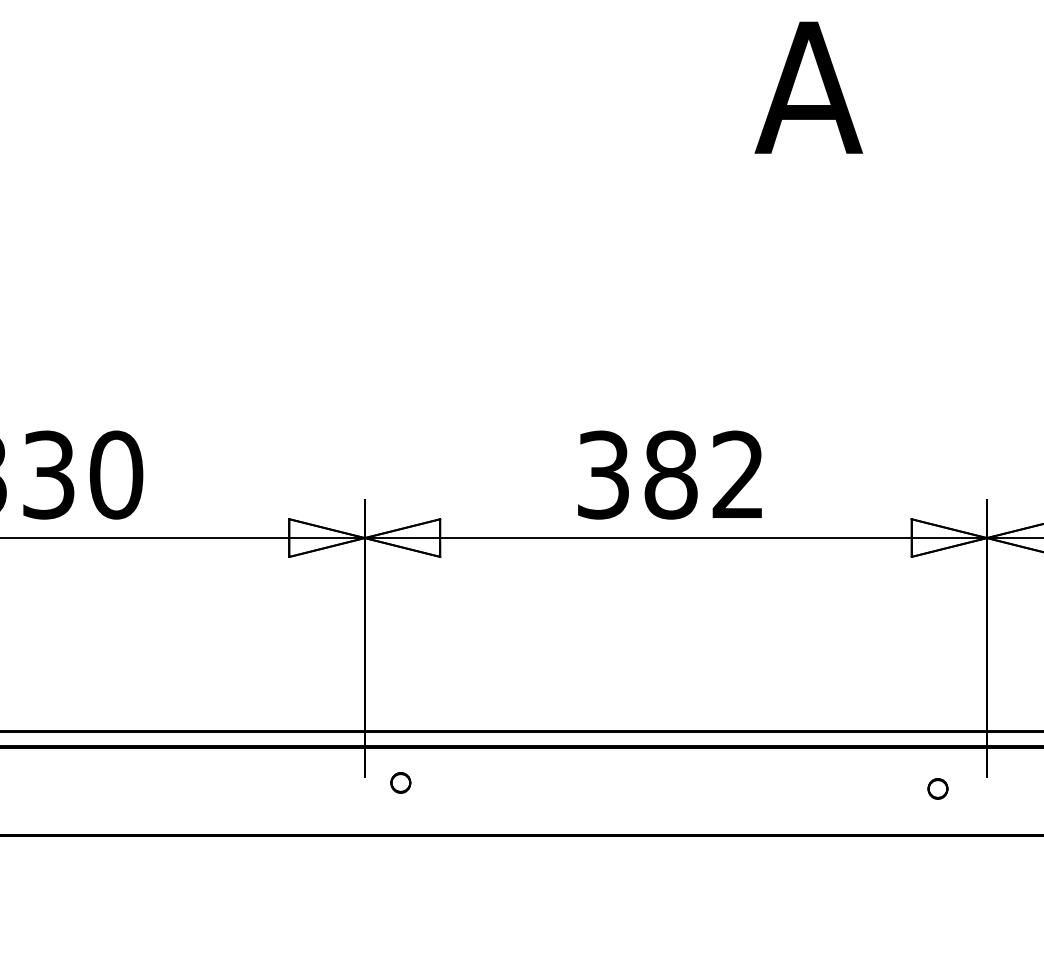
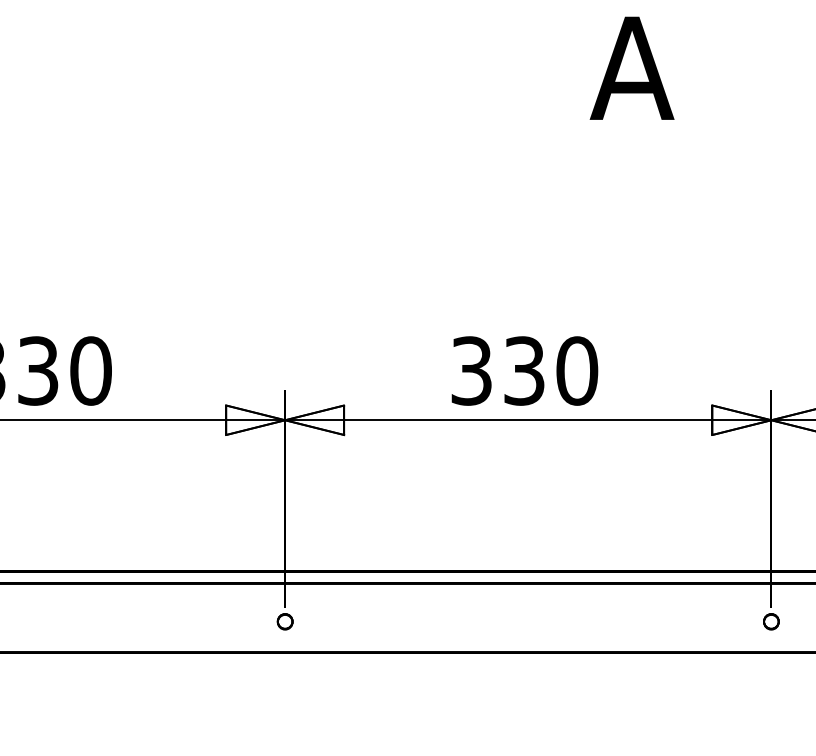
text: (704, 474) -> (550, 370), 382 -> 330
part: (400, 782) -> (284, 621), moved
part: (937, 788) -> (771, 621), moved

